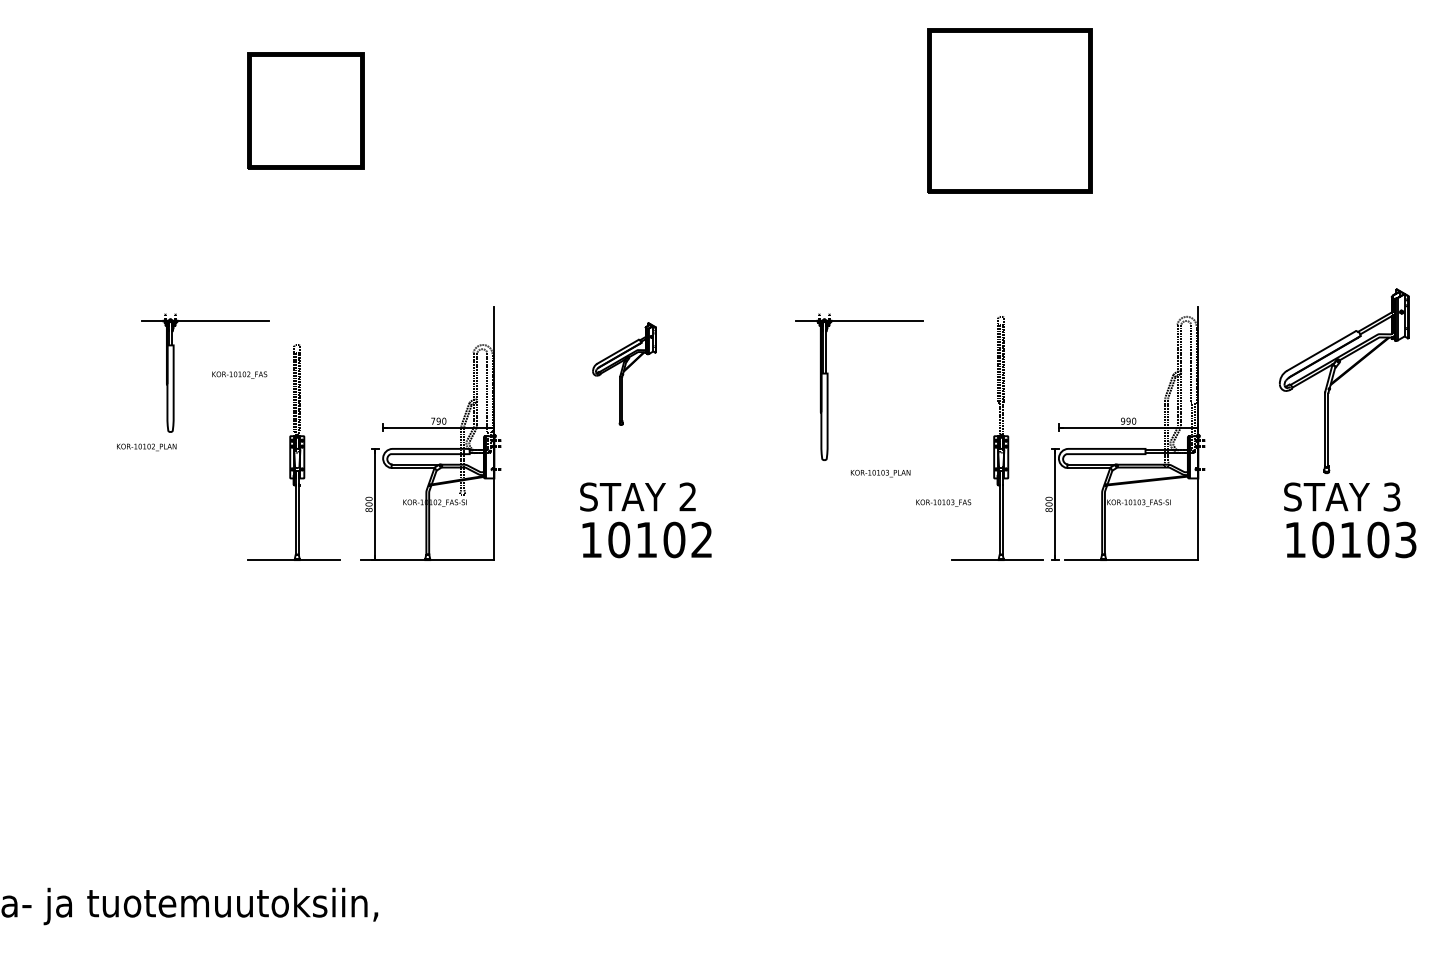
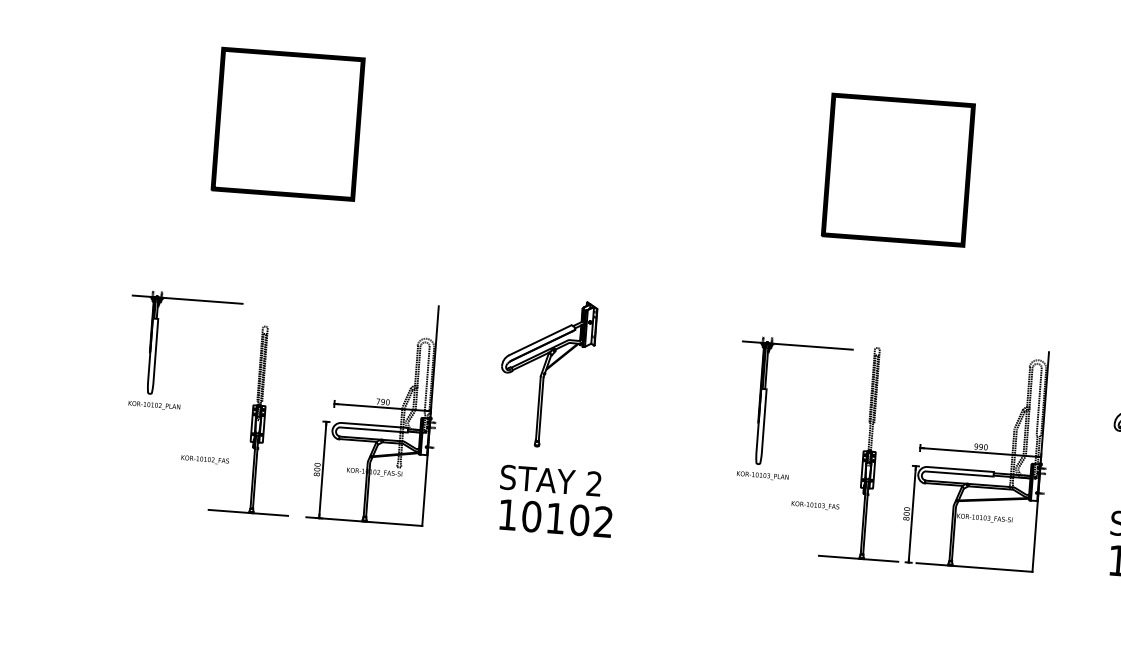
part: (305, 110) -> (287, 123), size x1.43
part: (624, 373) -> (547, 372), size x1.67
text: (239, 374) -> (205, 459), moved
part: (828, 386) -> (766, 400), moved
text: (146, 447) -> (154, 405), moved

